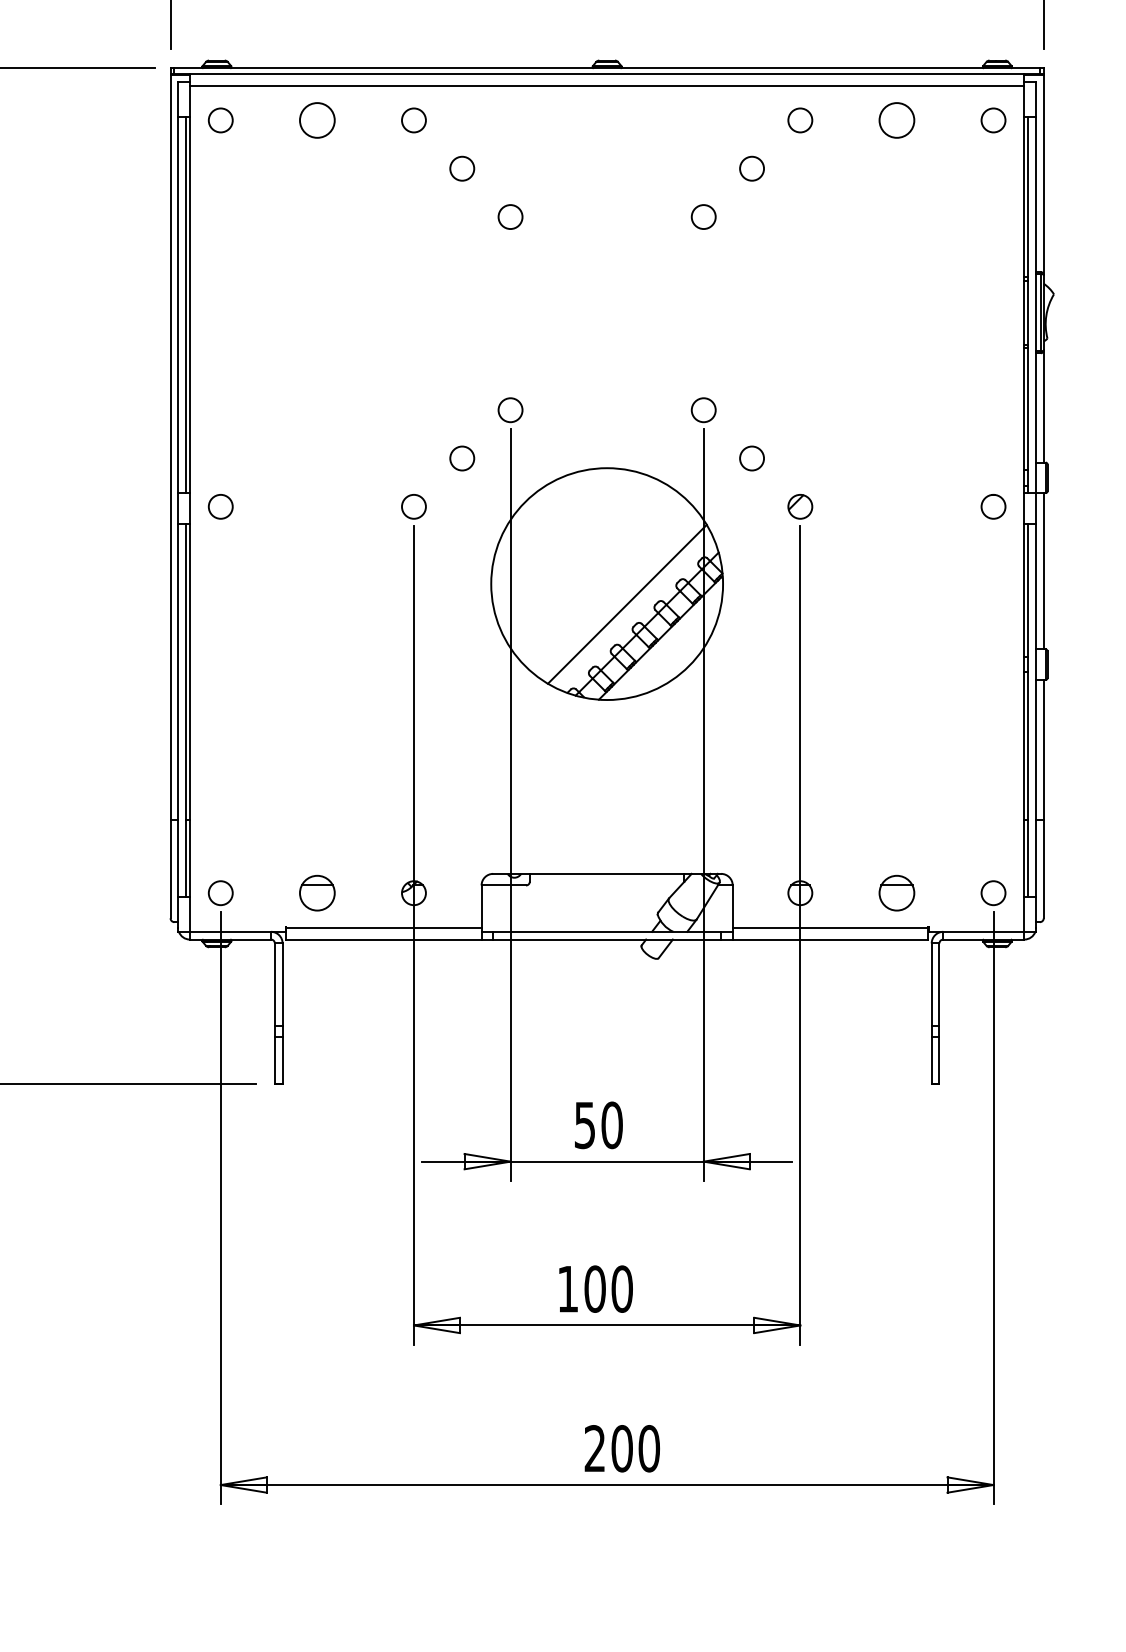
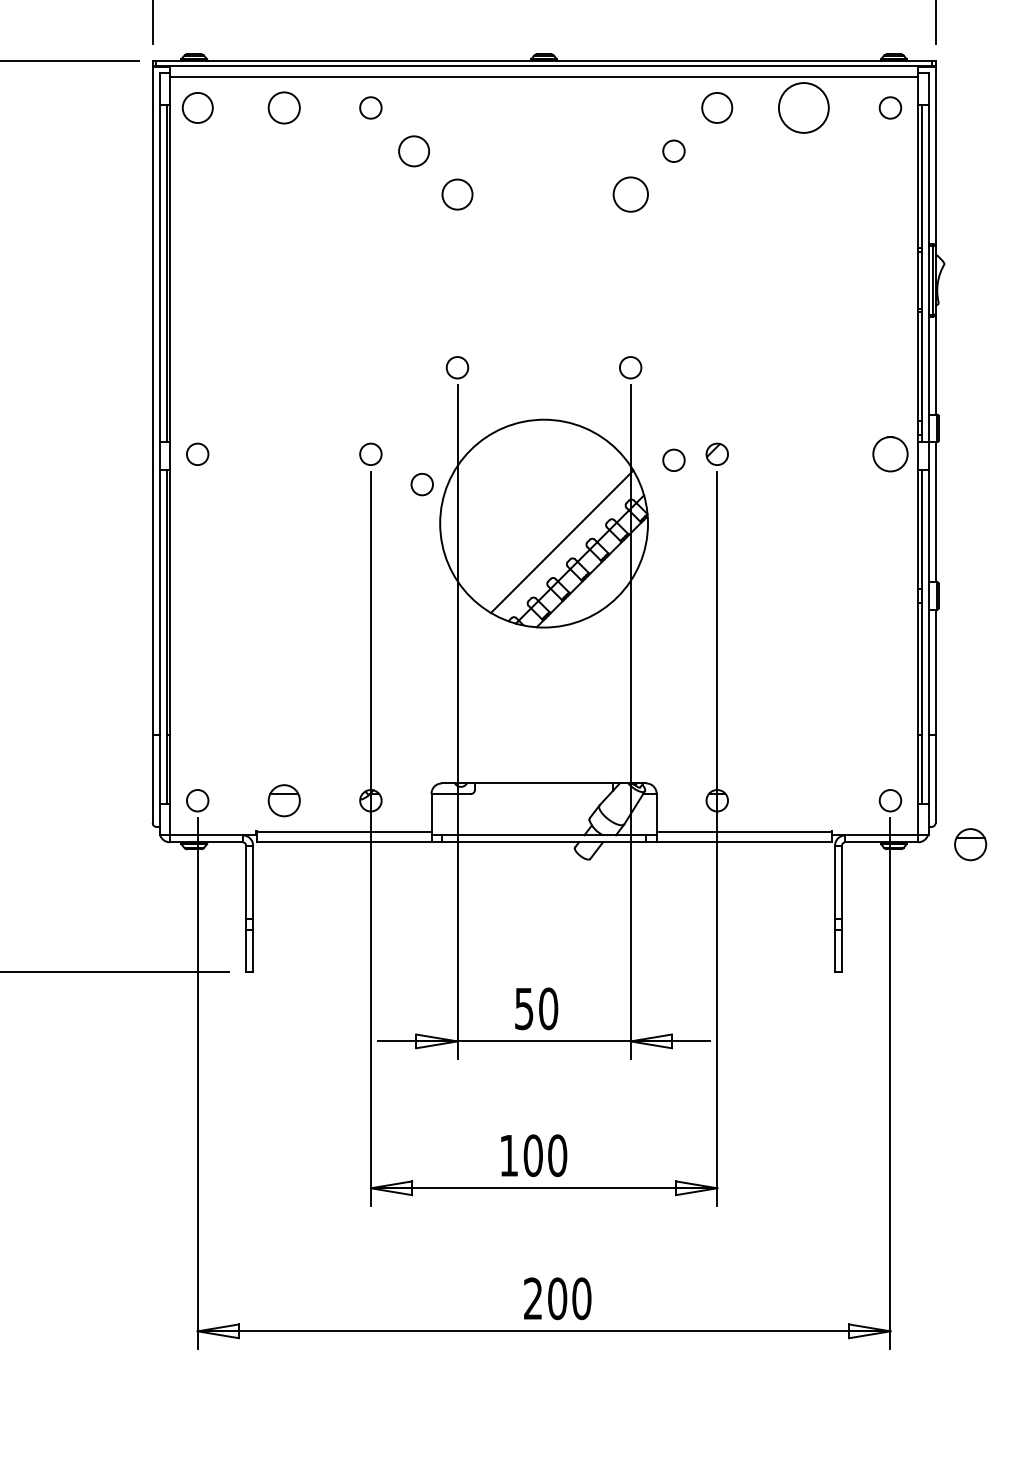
circle: (220, 120) -> (197, 108), size x1.4
circle: (800, 120) -> (717, 108), size x1.4
circle: (896, 120) -> (803, 108), size x1.6
circle: (462, 168) -> (414, 151), size x1.4
circle: (510, 216) -> (457, 194), size x1.4
circle: (703, 216) -> (630, 194), size x1.6
circle: (462, 458) -> (422, 484), moved
circle: (751, 458) -> (673, 460), moved
part: (993, 506) -> (890, 454), size x1.6
part: (896, 892) -> (970, 844), moved

